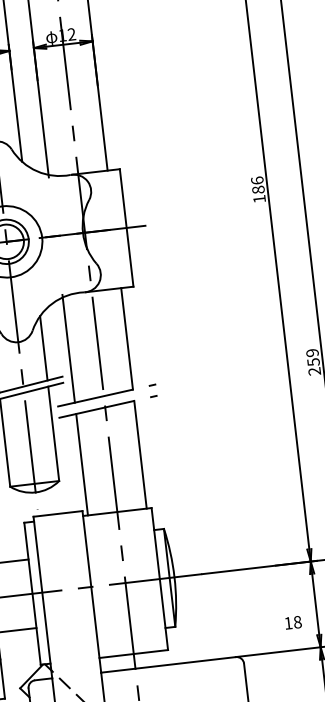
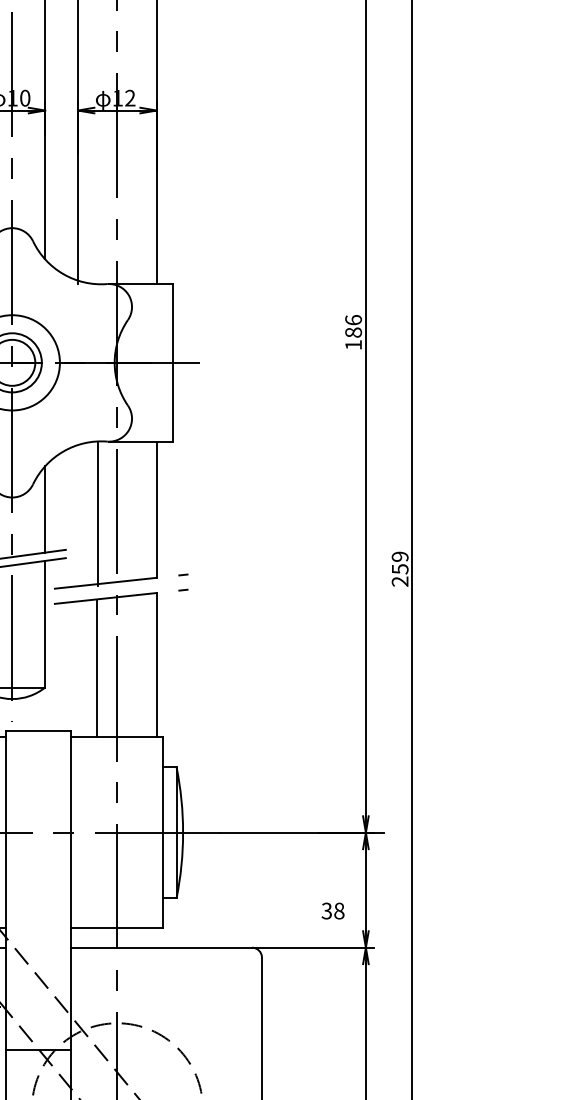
line: (69, 348) -> (98, 513), moved
line: (82, 464) -> (97, 669), moved
text: (288, 622) -> (326, 910), 18 -> 38

